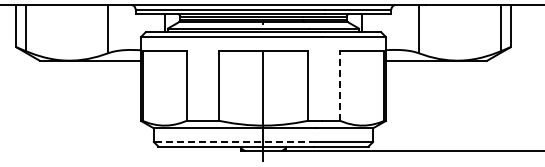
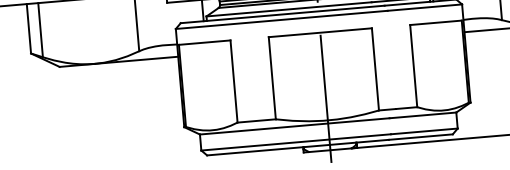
line: (340, 85) -> (413, 65), dashed -> solid
line: (234, 142) -> (295, 143), dashed -> solid

